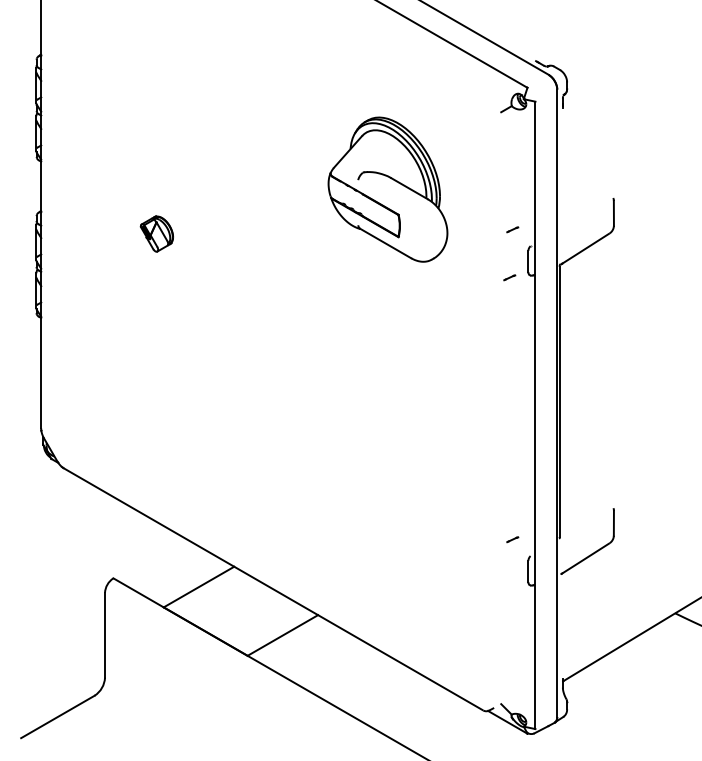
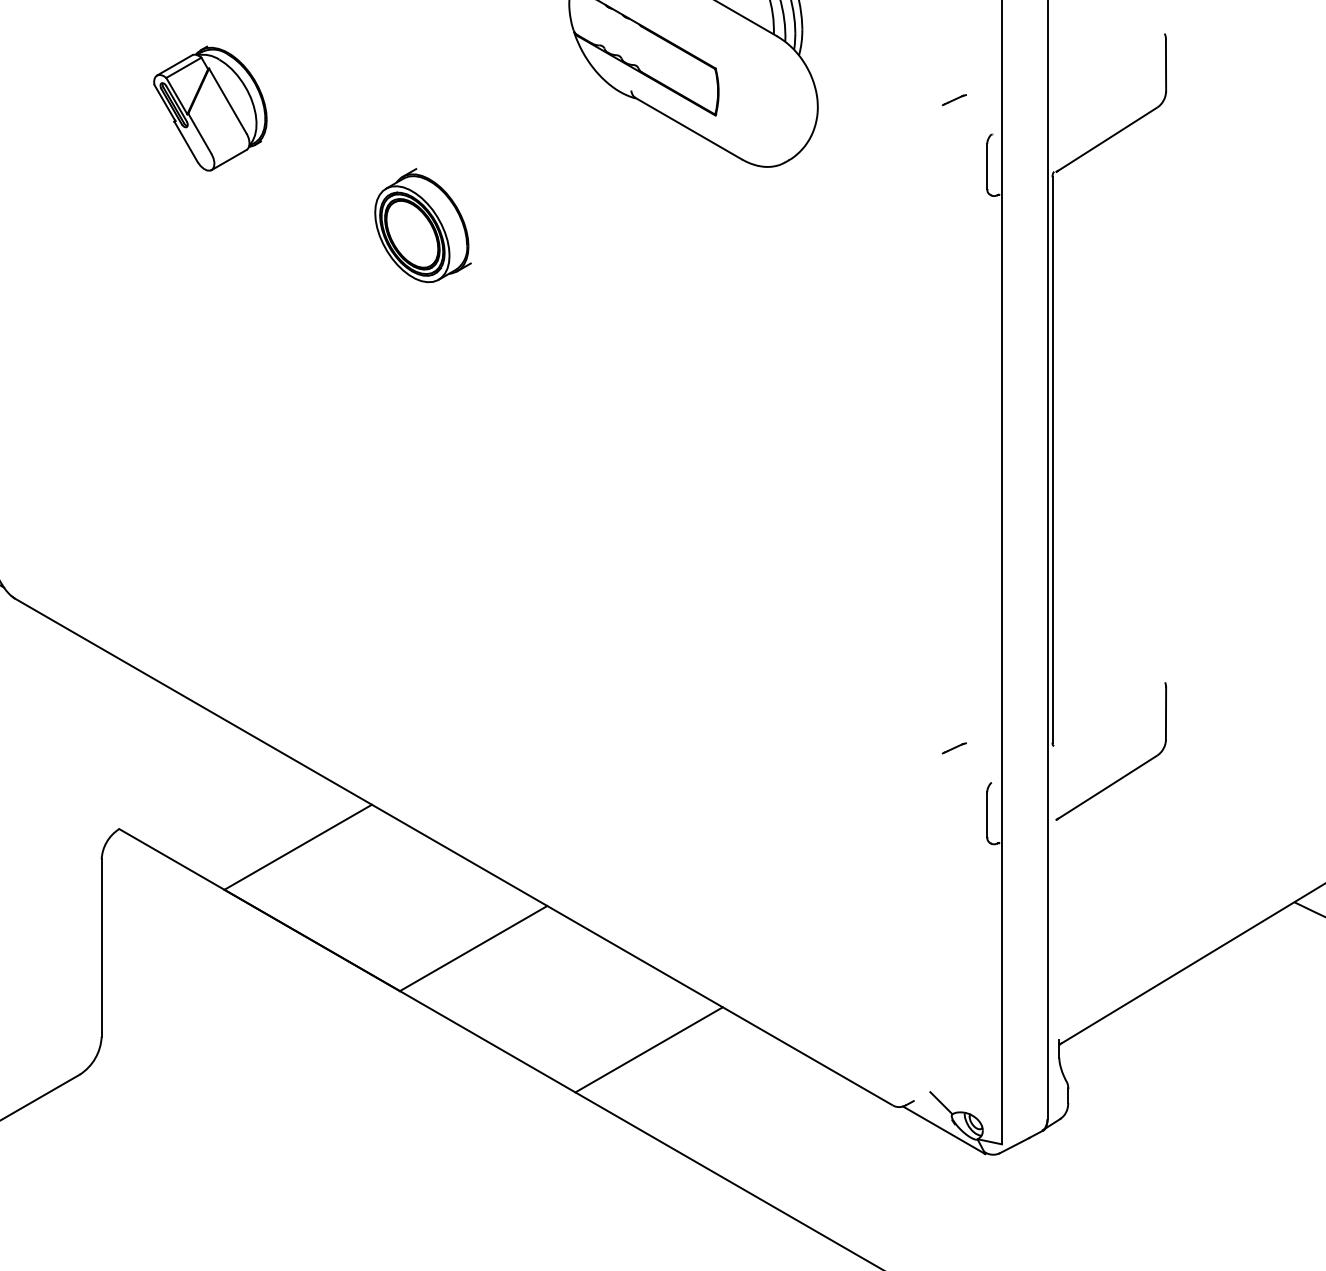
part: (156, 233) -> (209, 107), size x1.67
line: (509, 277) -> (947, 199), removed
part: (258, 289) -> (422, 224), added
line: (366, 683) -> (648, 1048), added

